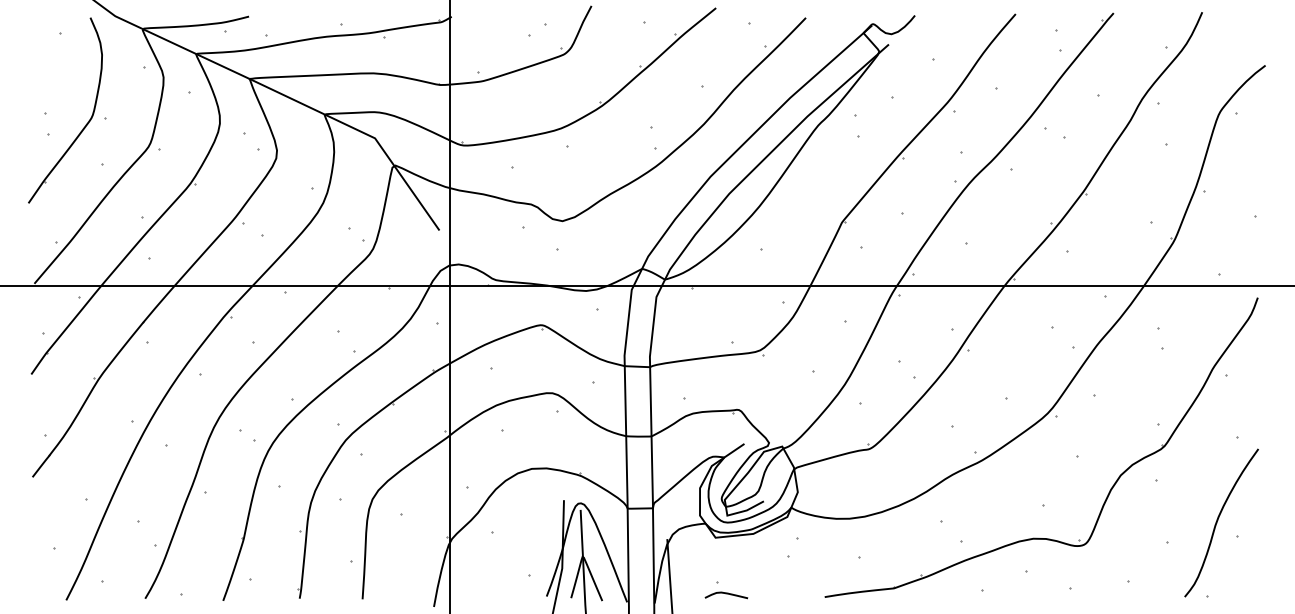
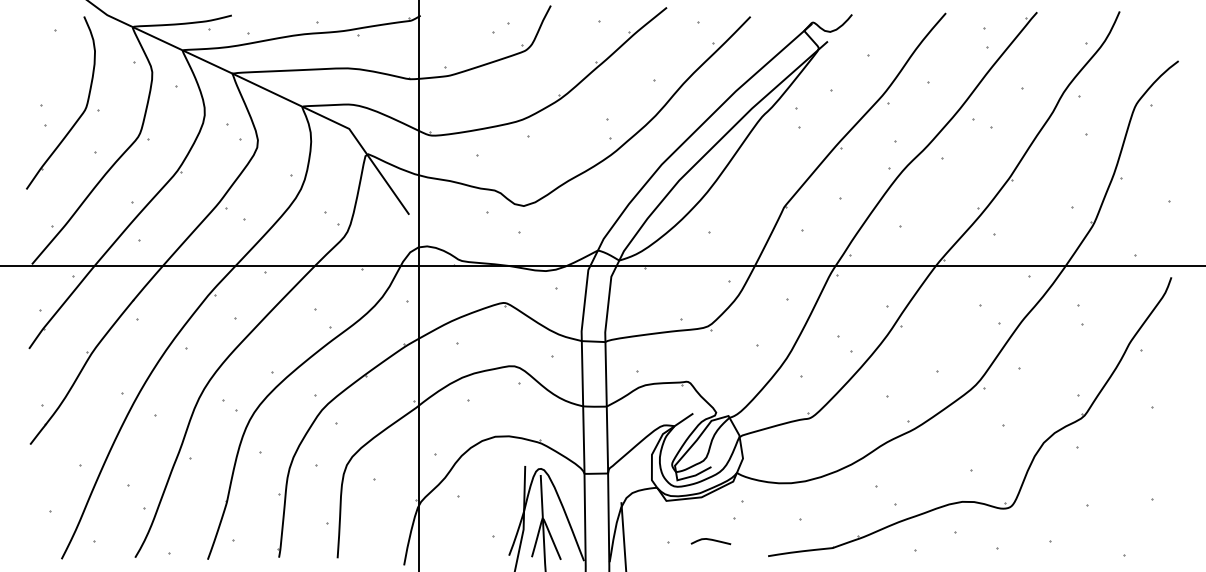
curve: (1218, 520) -> (1134, 484), removed
curve: (726, 594) -> (711, 540), moved

